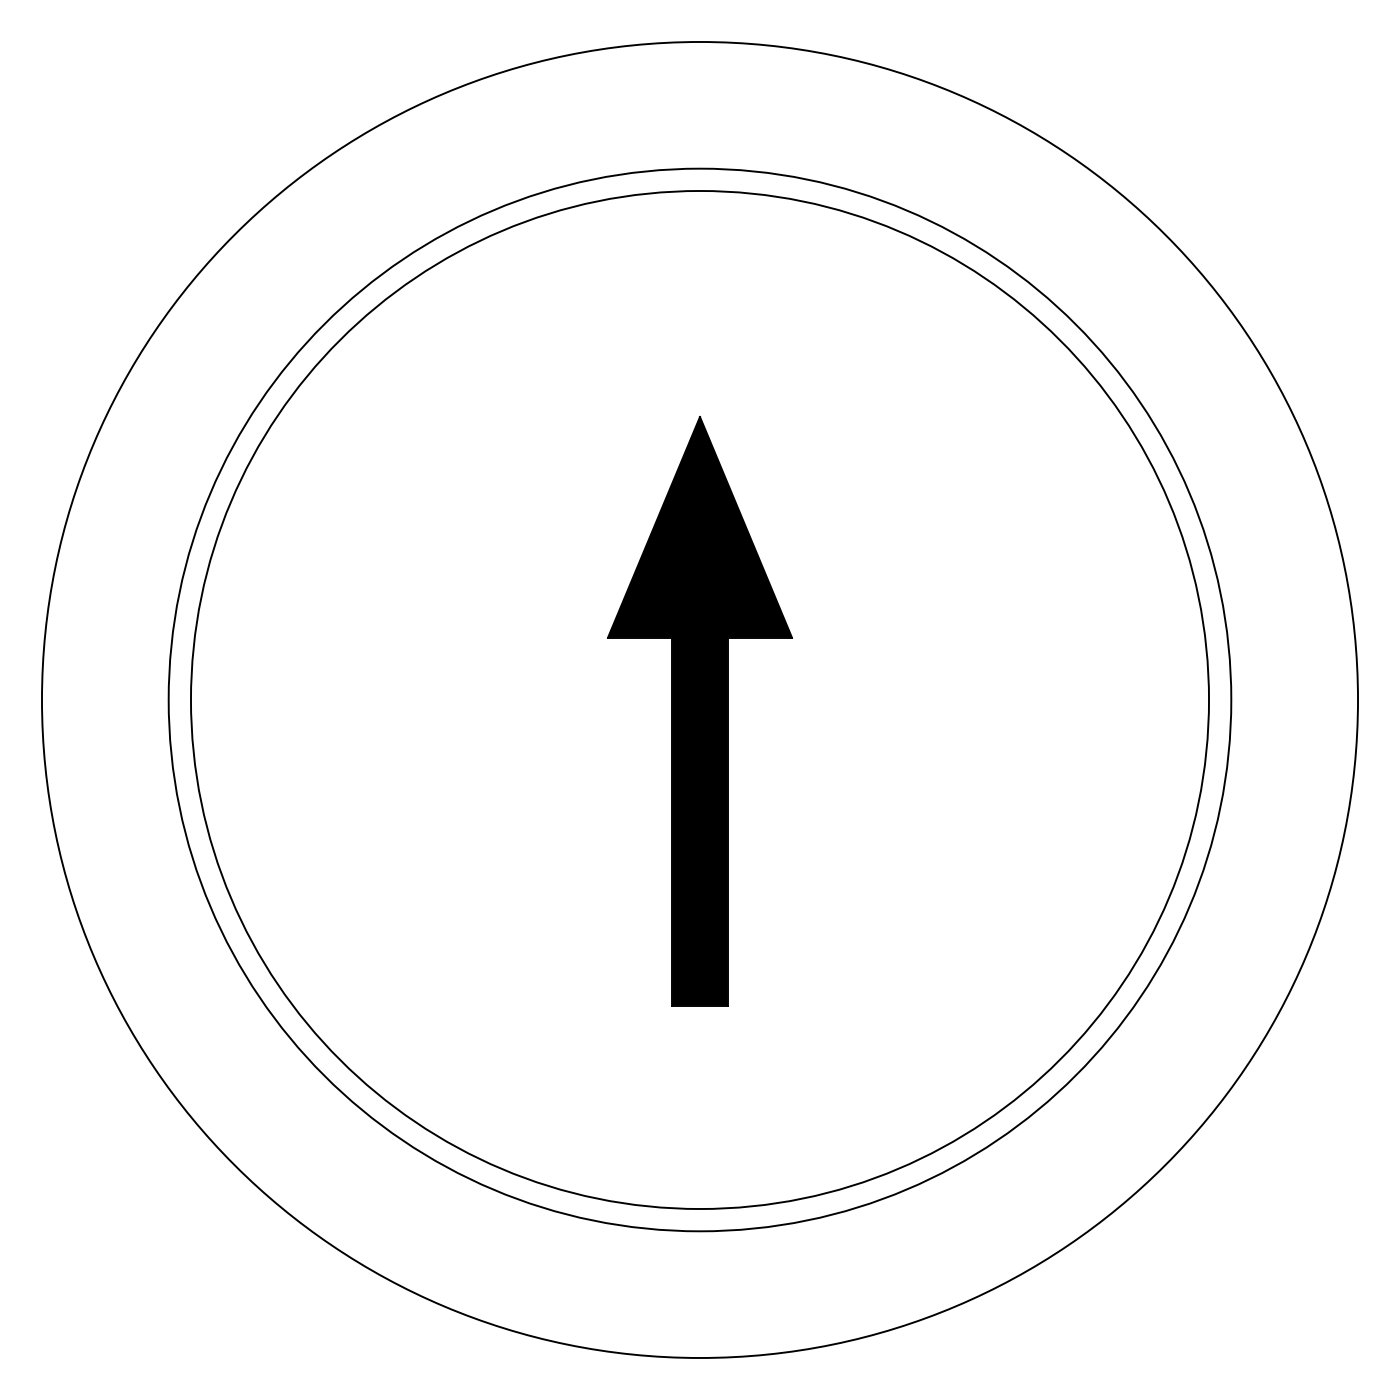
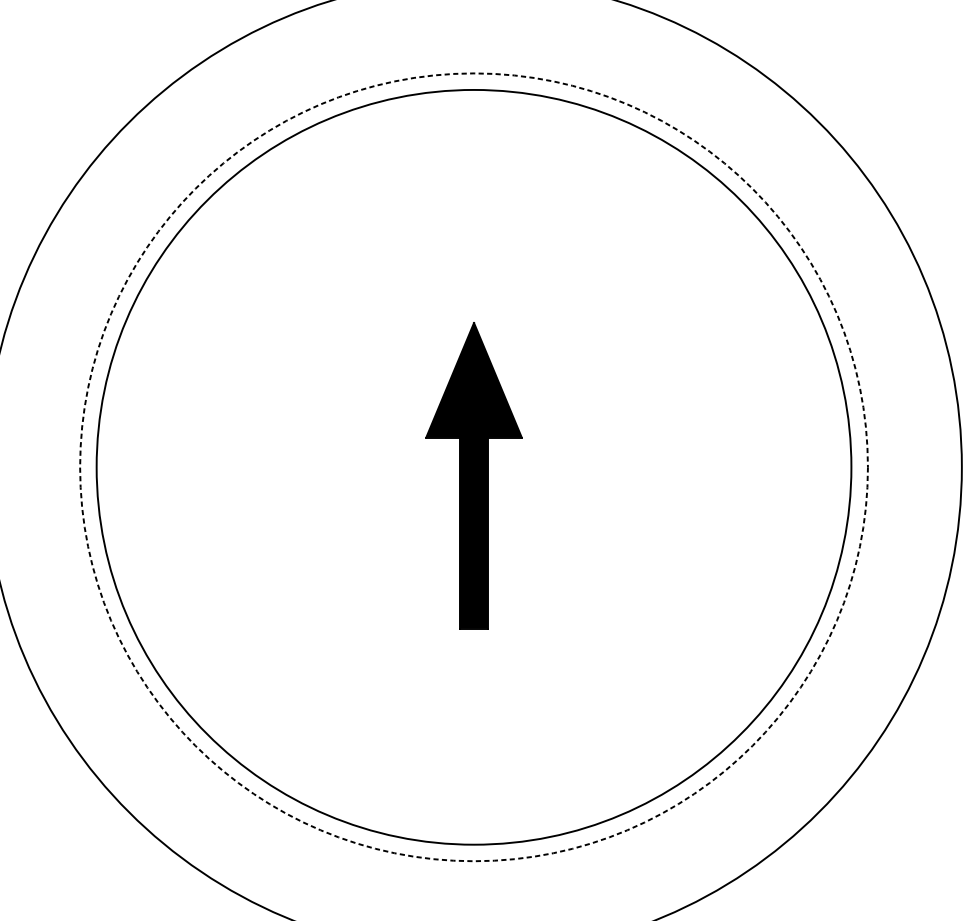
circle: (699, 699) -> (473, 466), solid -> dashed
part: (699, 711) -> (473, 475), size x0.7

